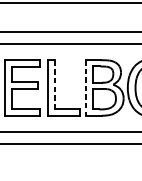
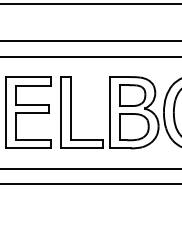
line: (55, 84) -> (70, 108), dashed -> solid
line: (86, 87) -> (110, 112), dashed -> solid

